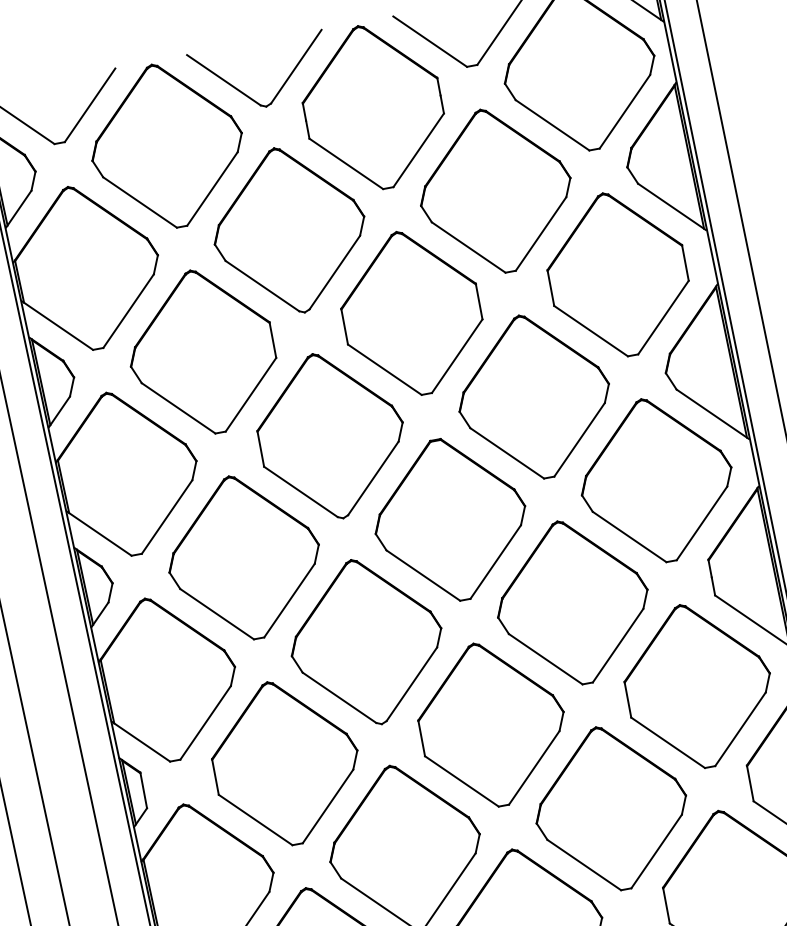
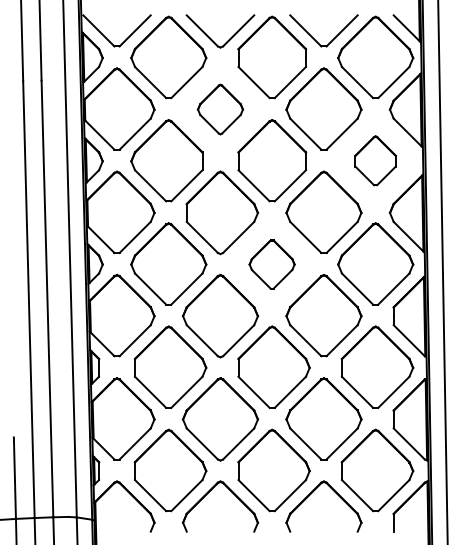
part: (289, 230) -> (220, 109), size x0.6
part: (617, 274) -> (375, 160), size x0.6
part: (448, 520) -> (271, 264), size x0.6

